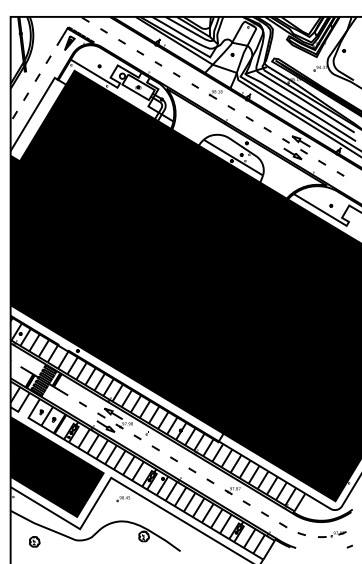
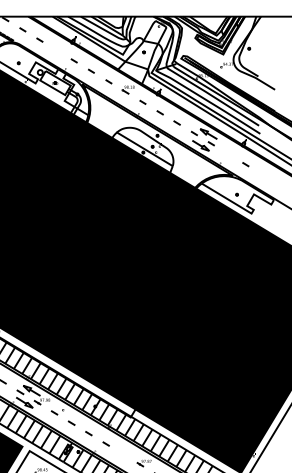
line: (140, 52) -> (57, 50), removed
line: (322, 162) -> (228, 153), removed
line: (210, 481) -> (123, 454), removed

